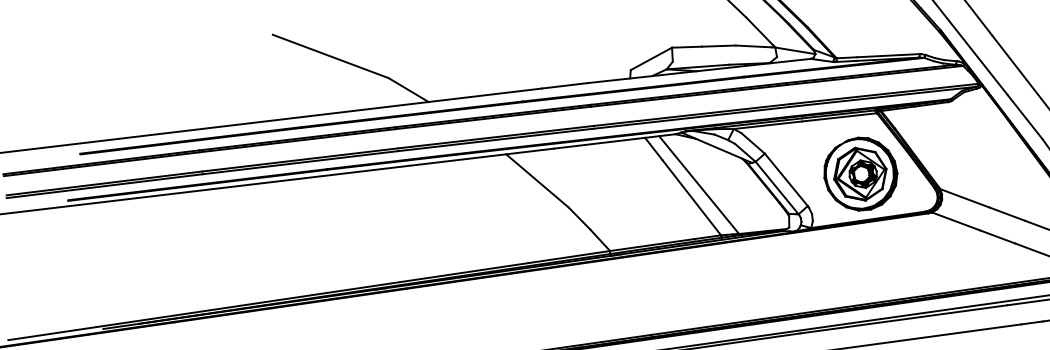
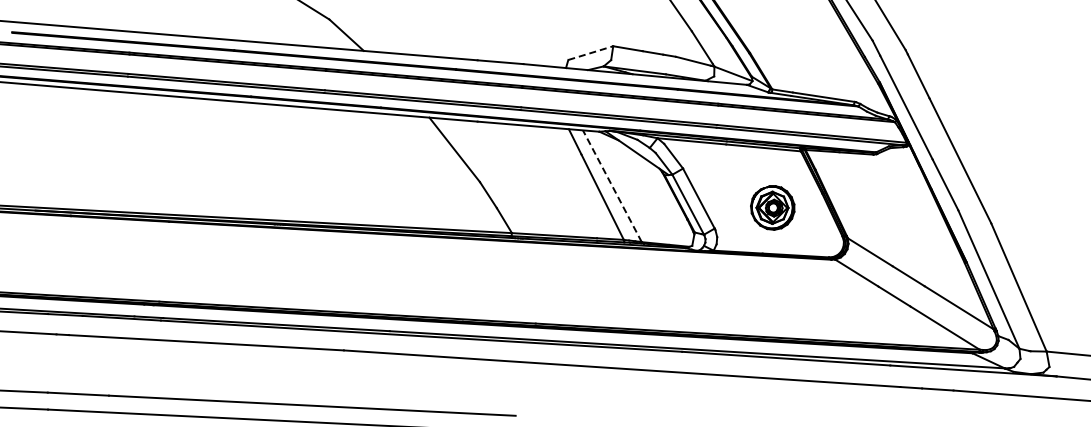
line: (651, 58) -> (591, 52), solid -> dashed
part: (860, 173) -> (772, 207), size x0.6
line: (699, 184) -> (612, 185), solid -> dashed

